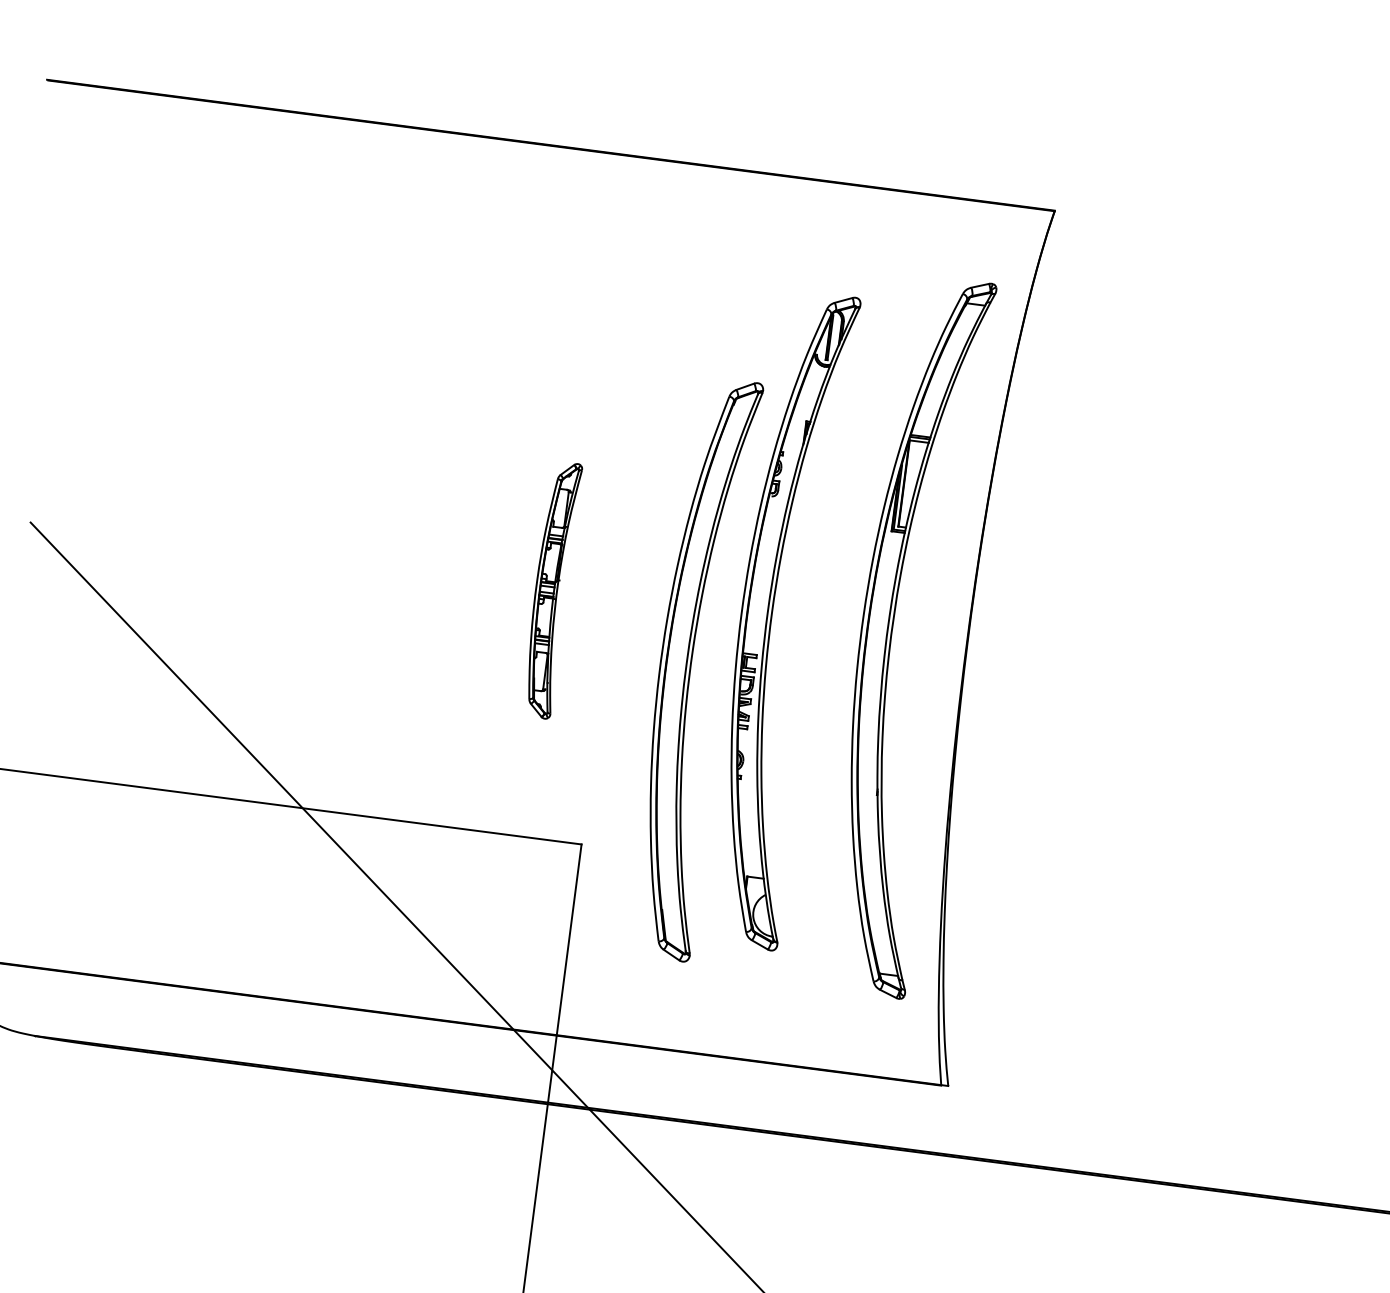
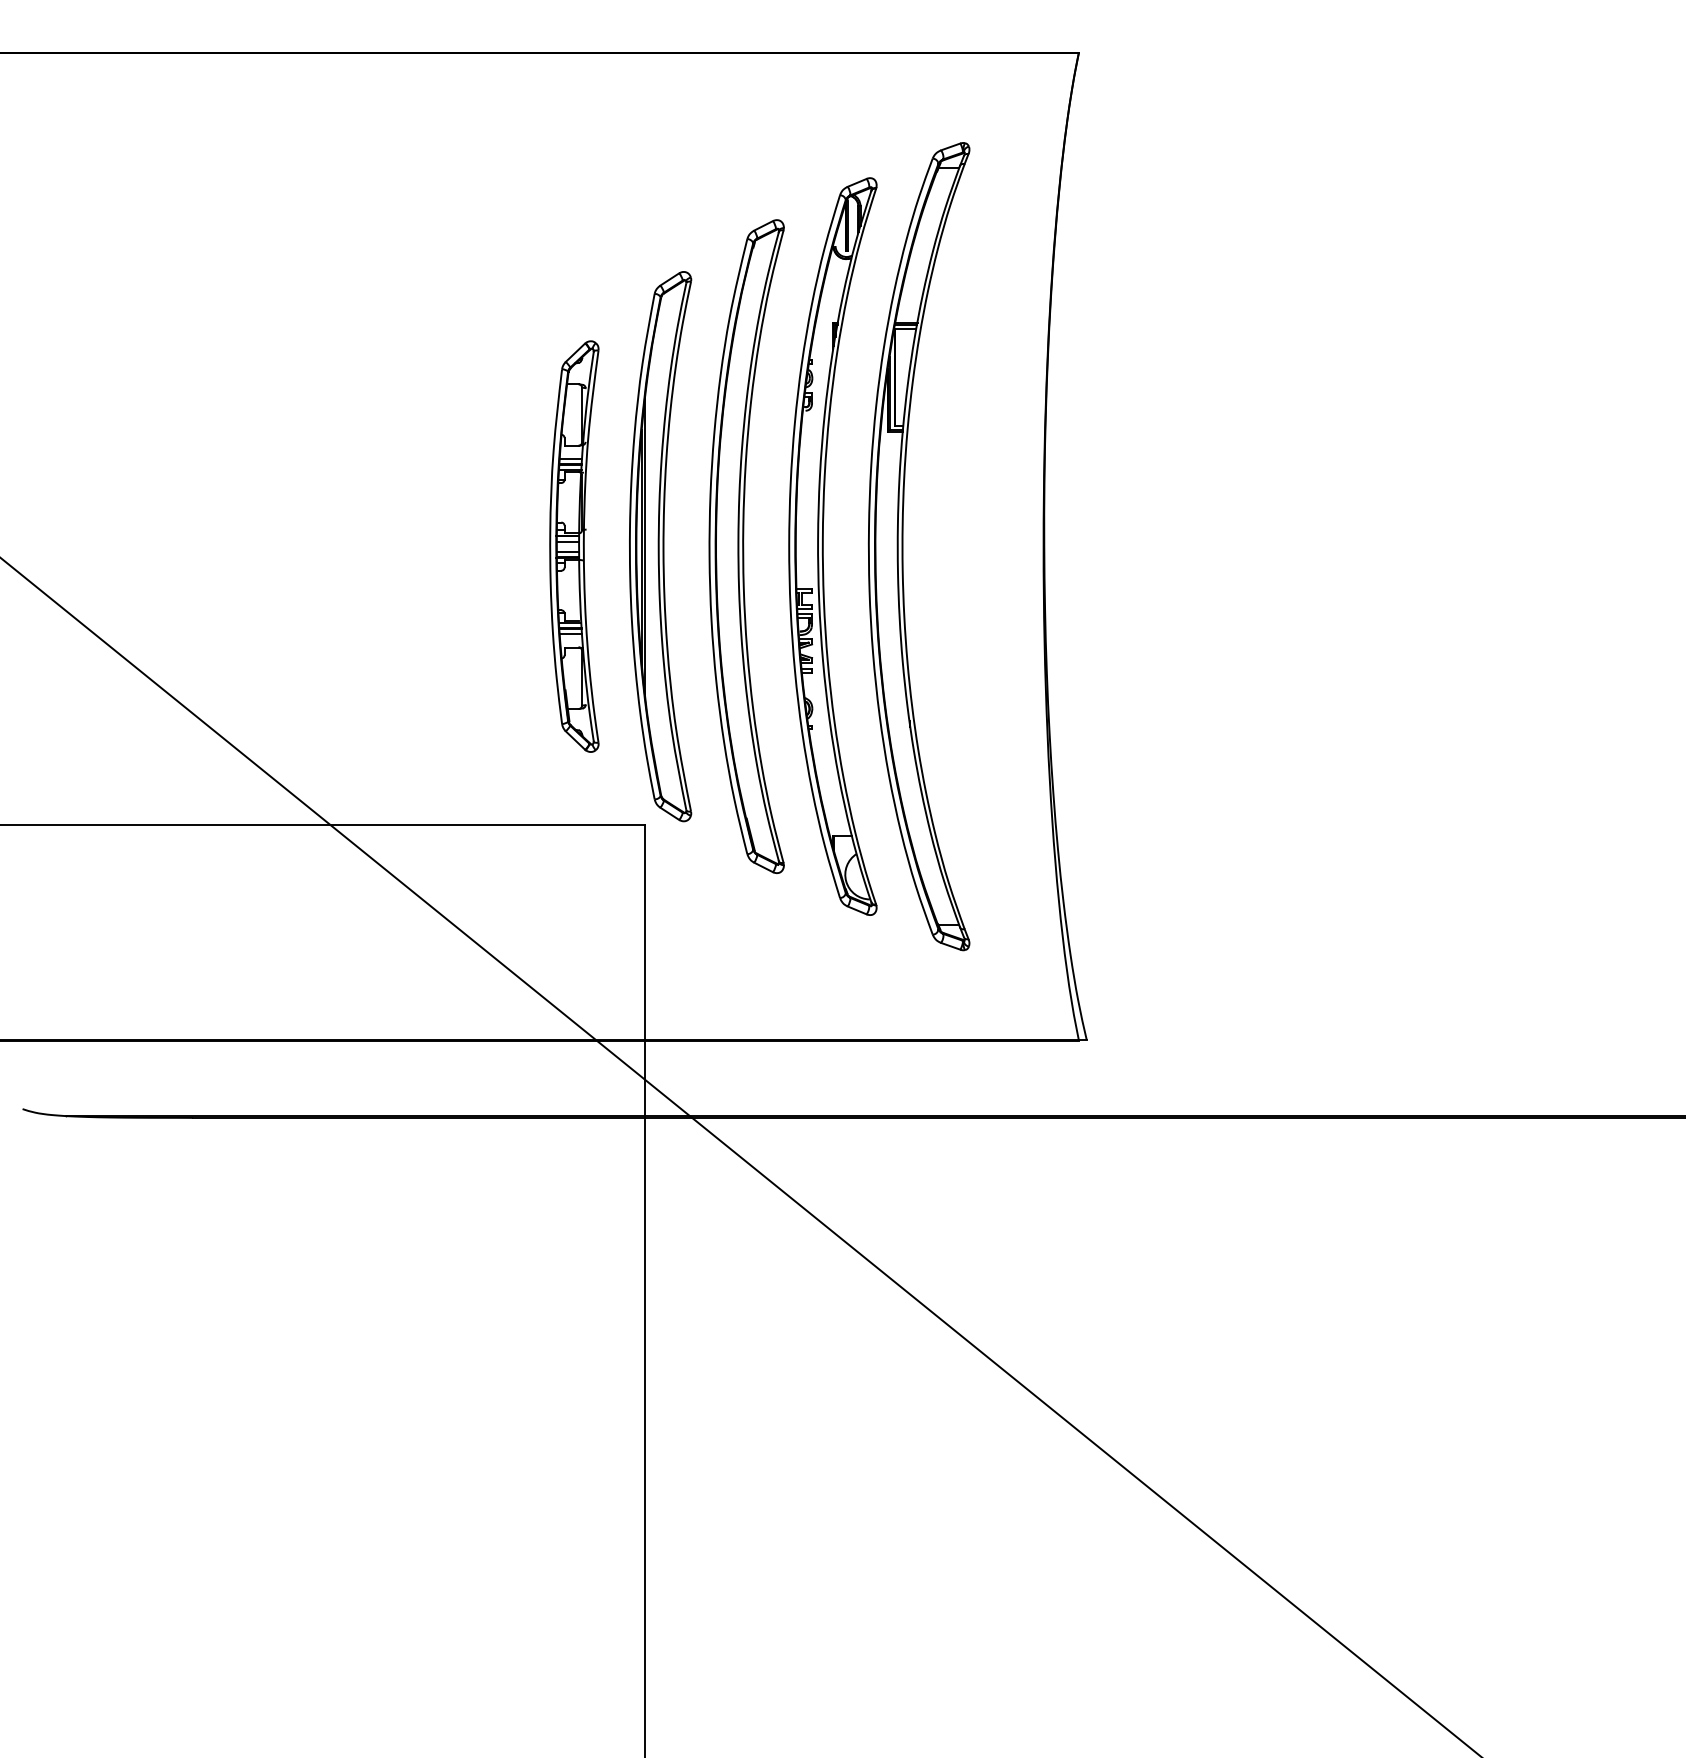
part: (551, 590) -> (574, 546), size x1.43
part: (627, 599) -> (660, 546), added
part: (892, 634) -> (903, 546), moved
part: (693, 668) -> (746, 546), moved

